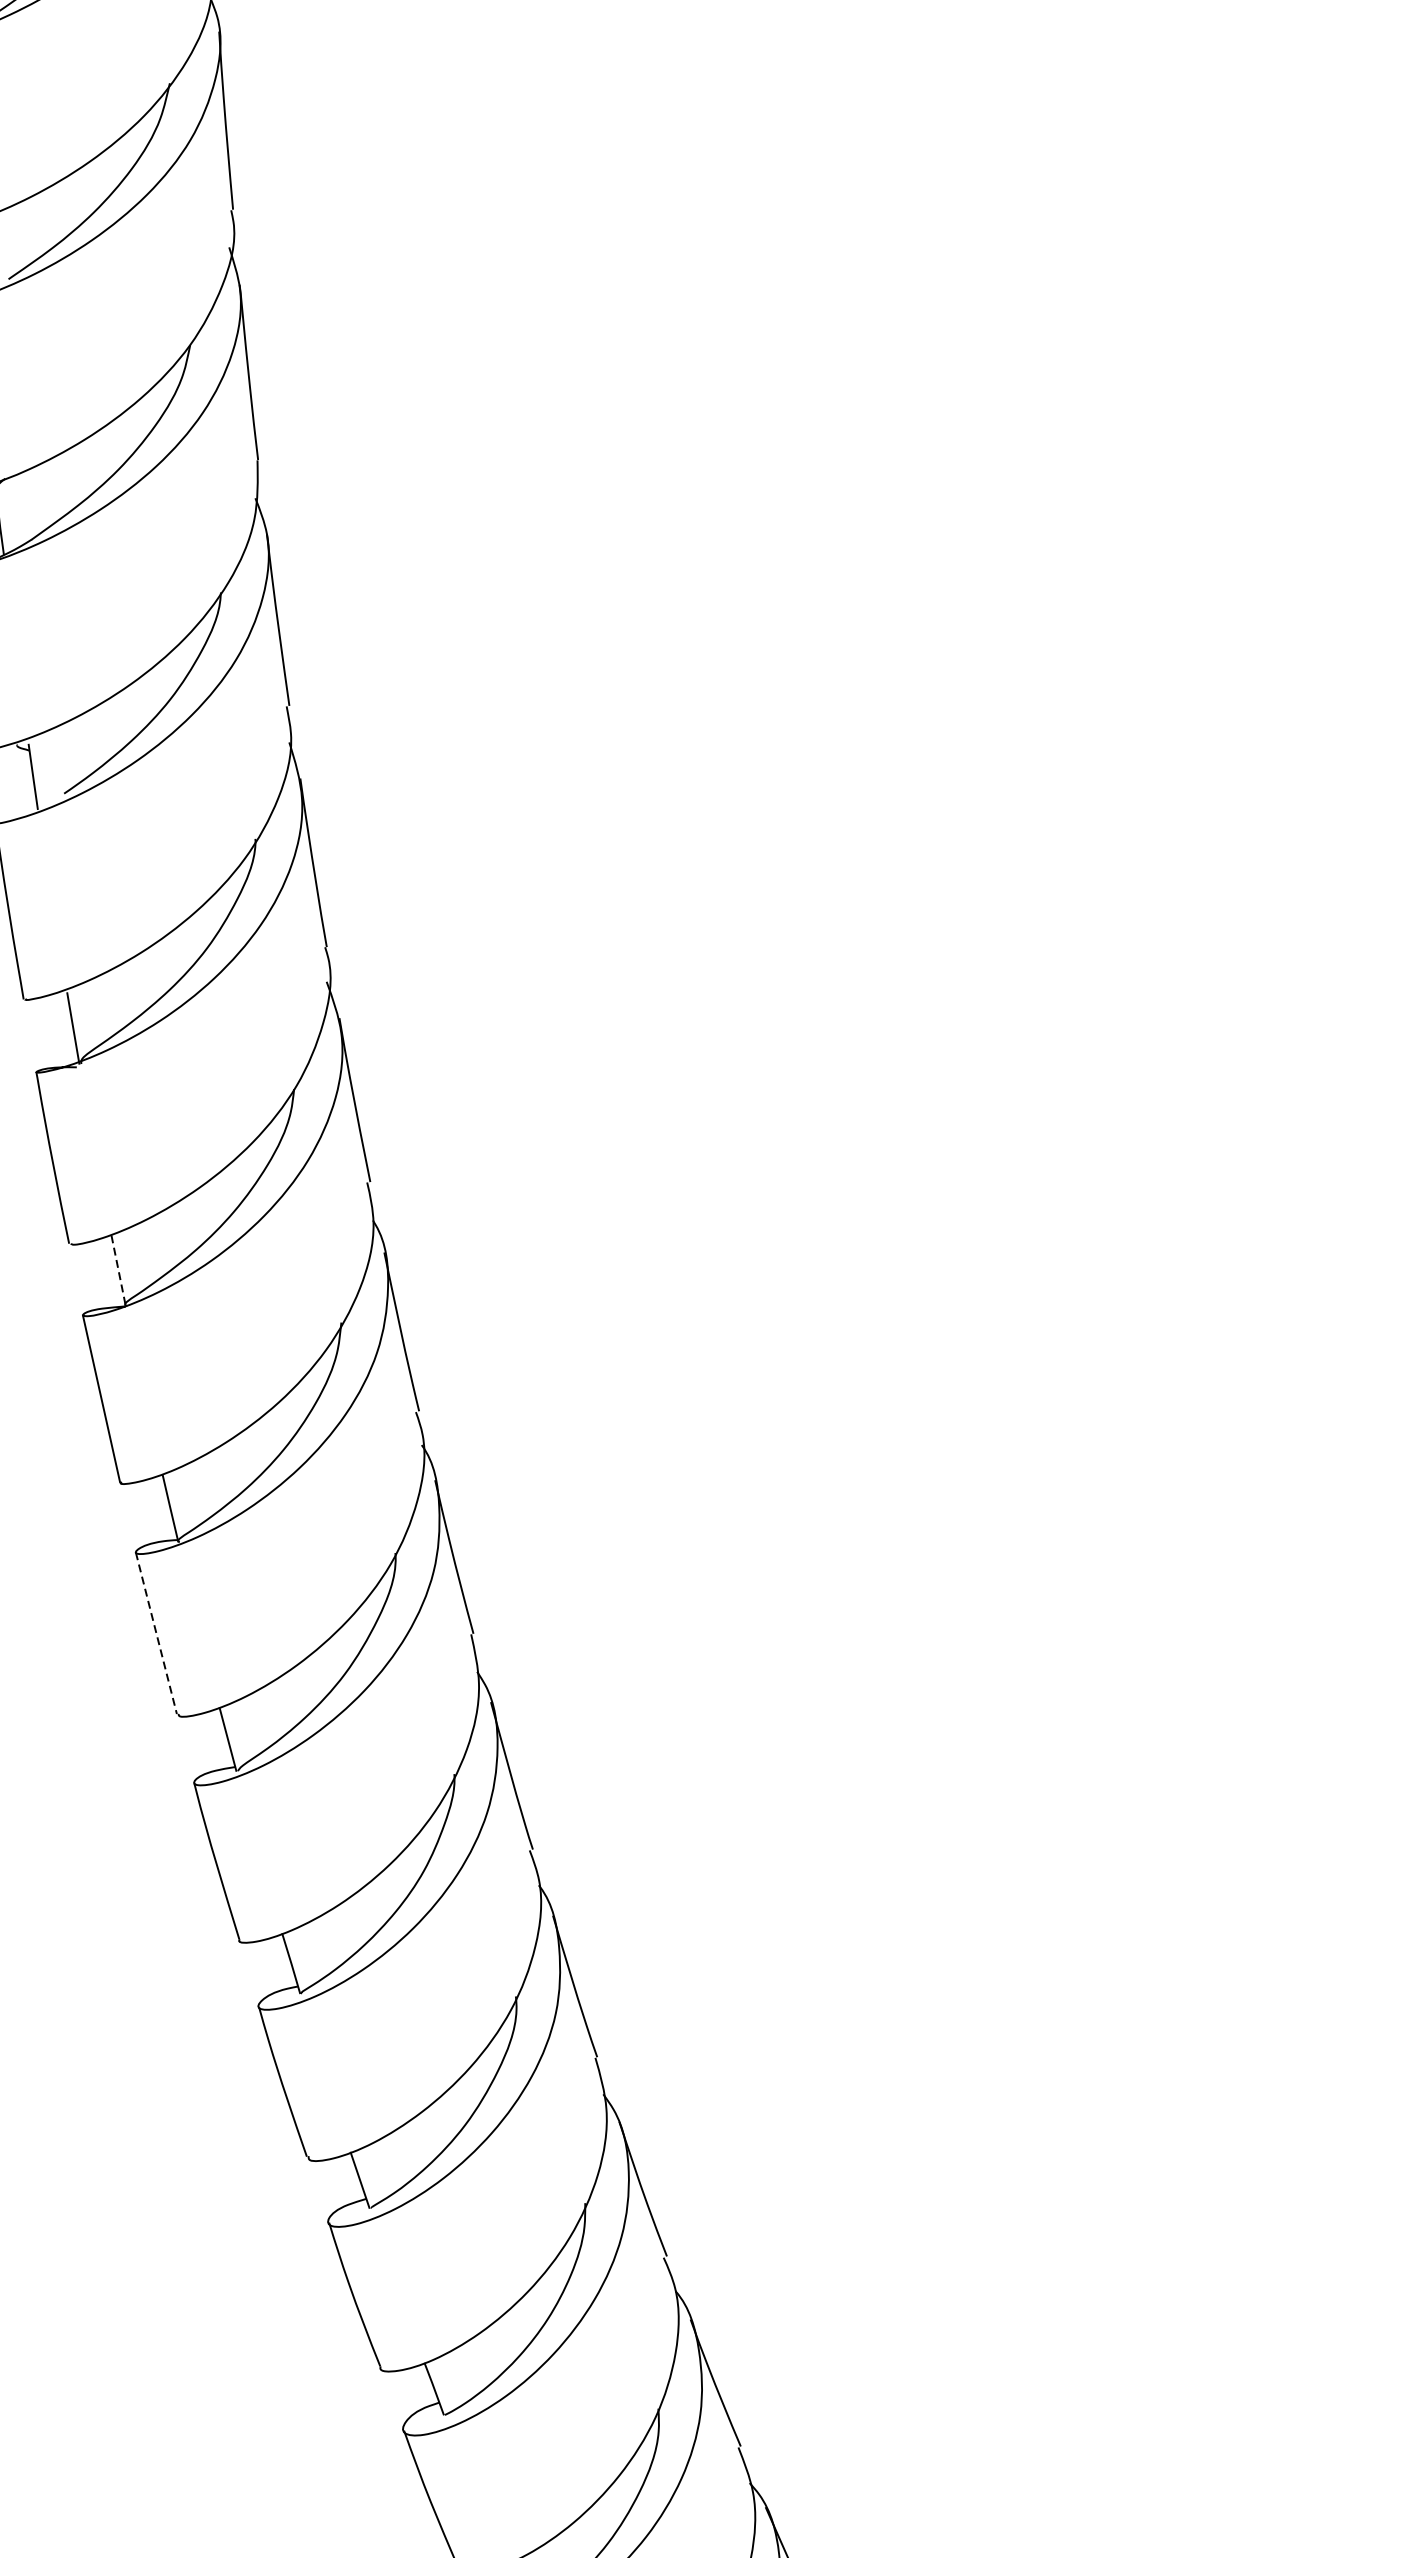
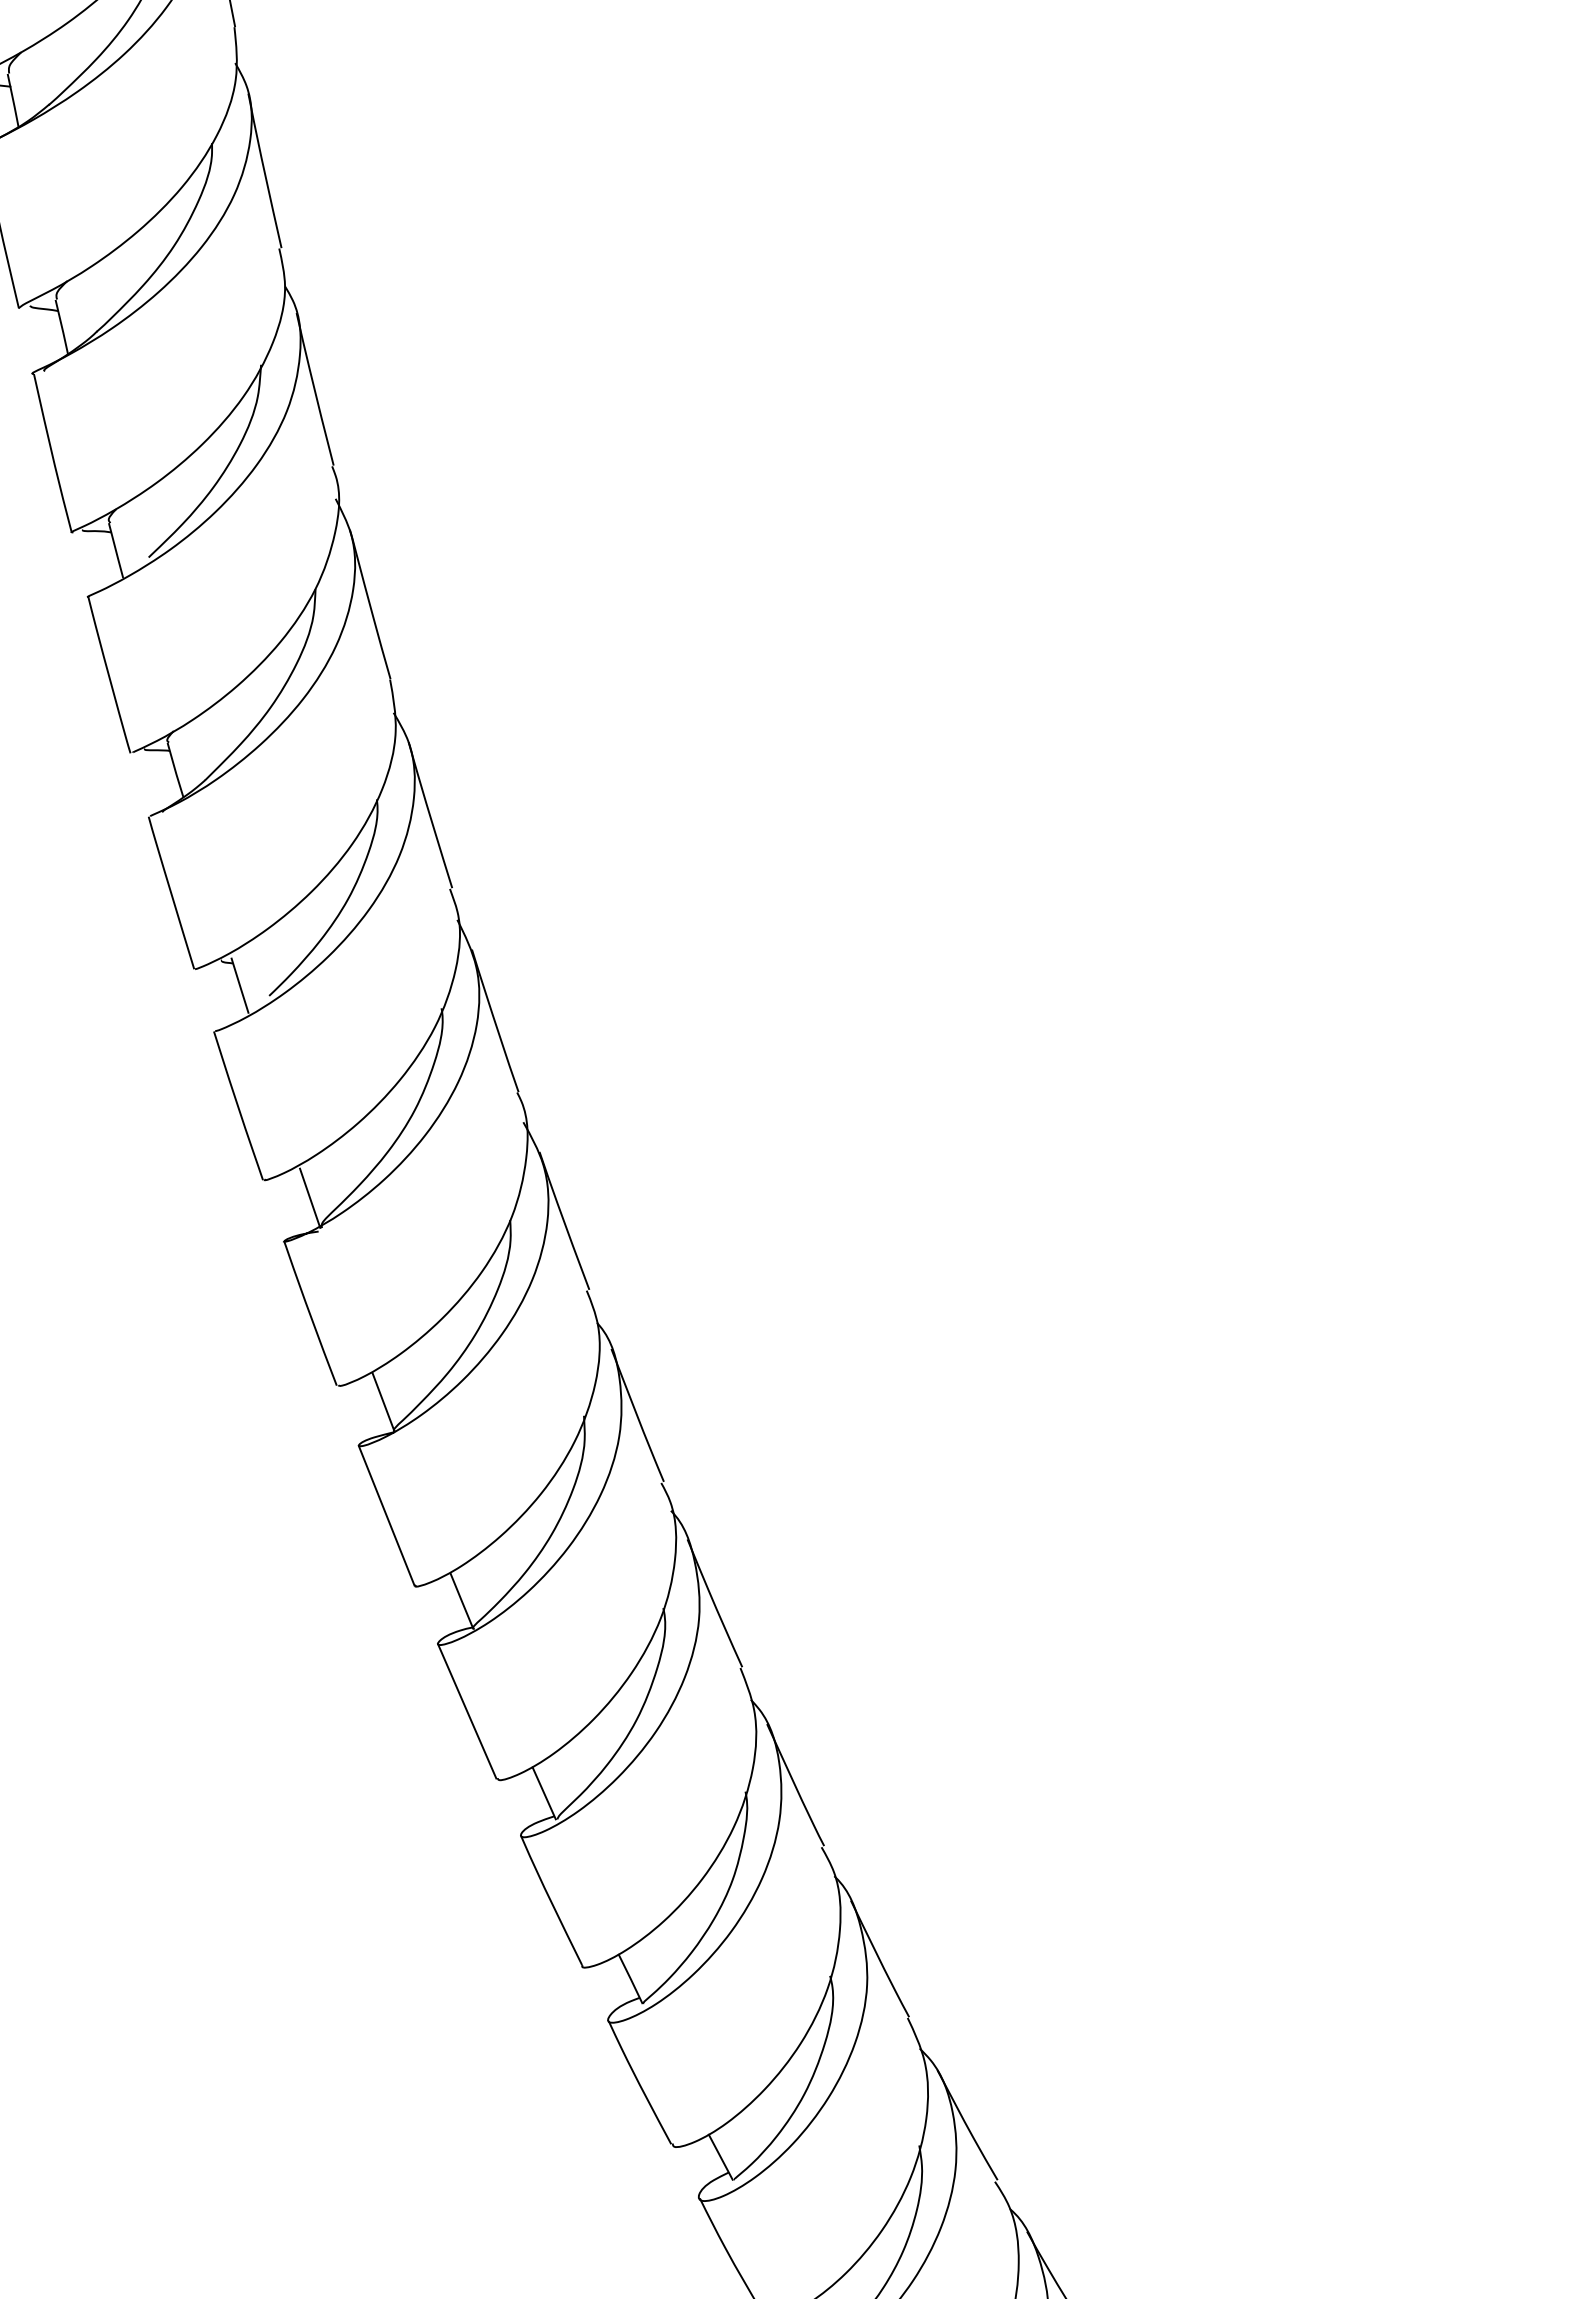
line: (118, 1271) -> (383, 1402), dashed -> solid
line: (156, 1633) -> (467, 1711), dashed -> solid

